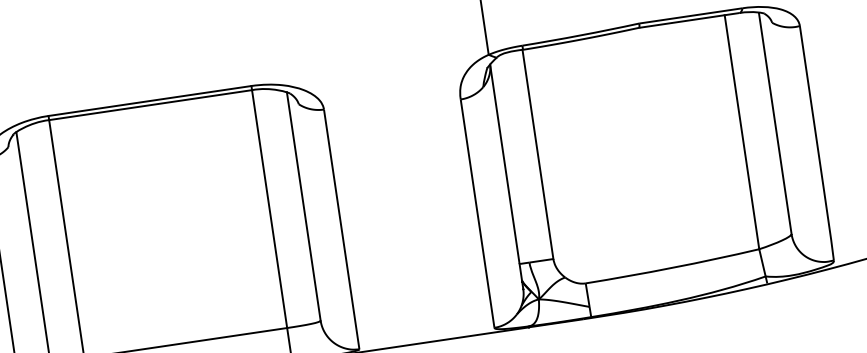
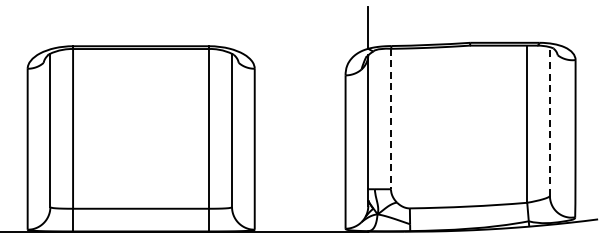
line: (774, 123) -> (549, 121), solid -> dashed
line: (537, 155) -> (390, 119), solid -> dashed

